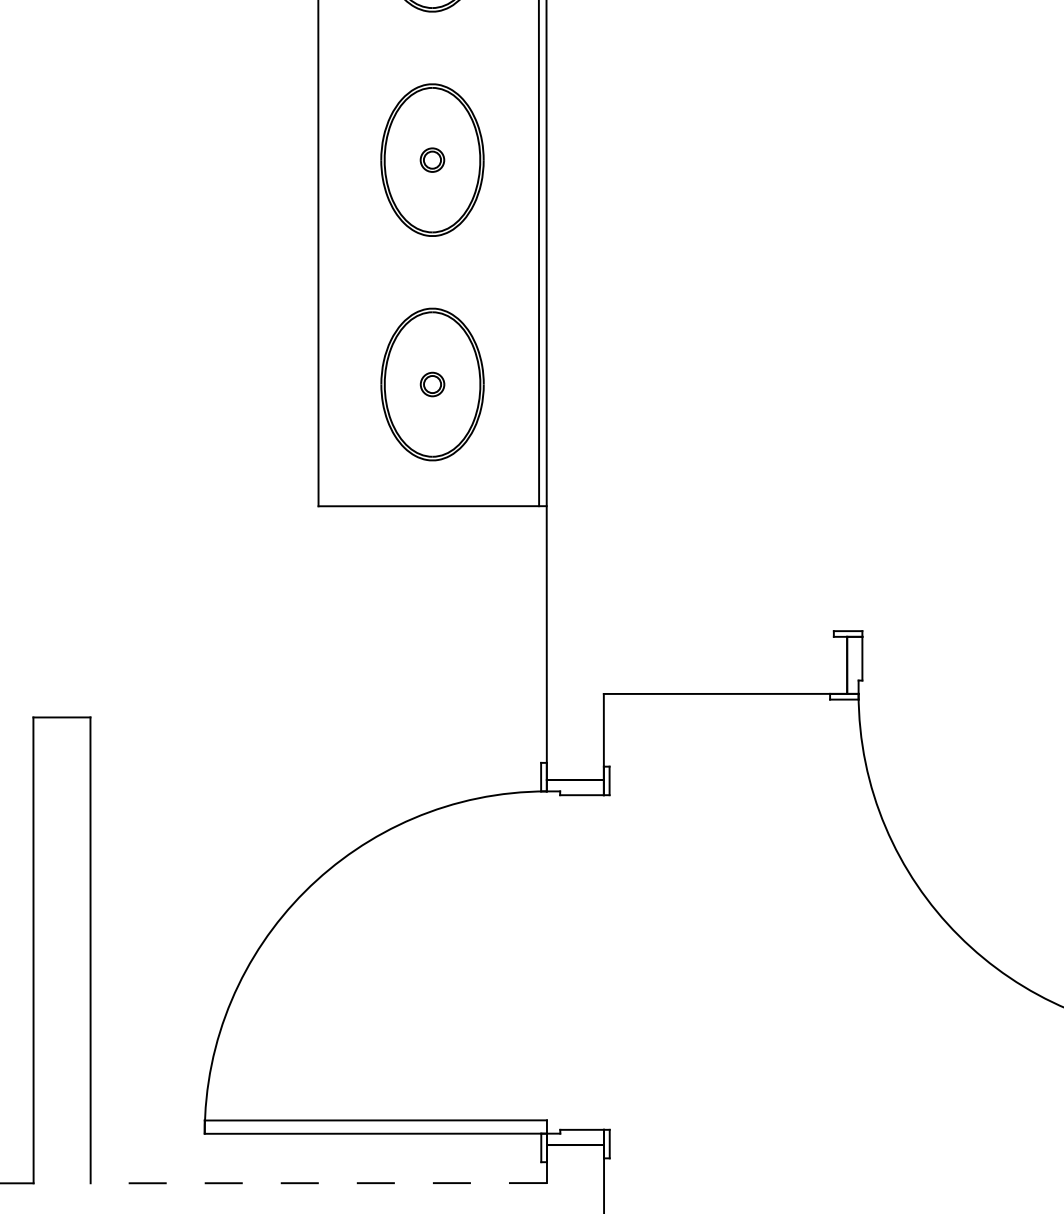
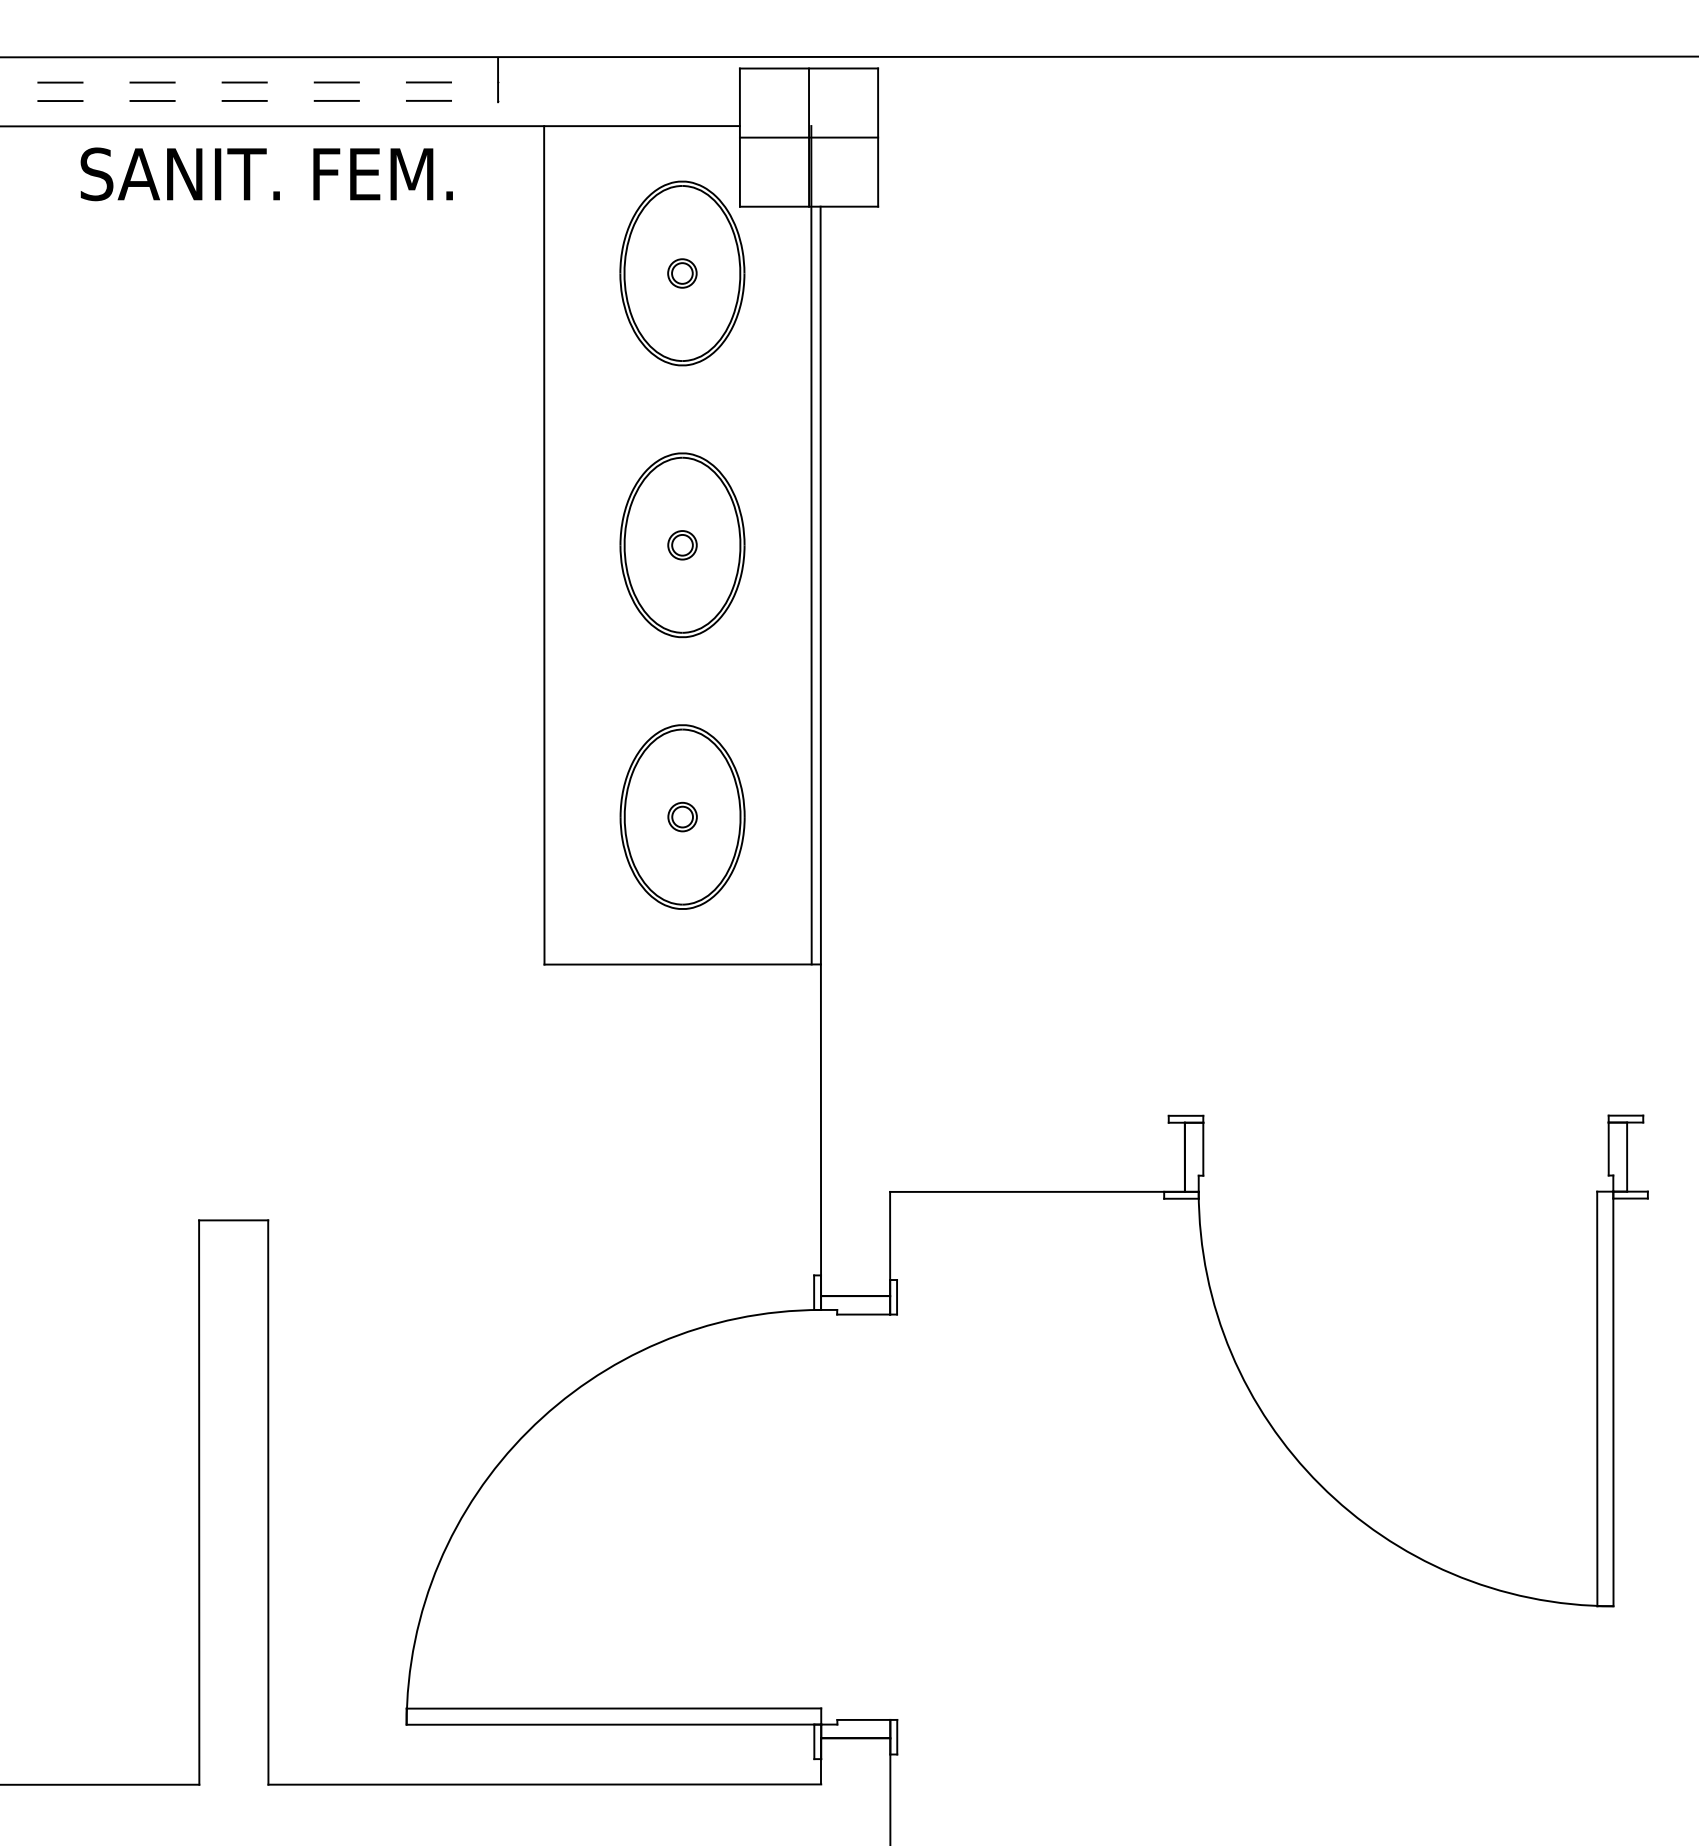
line: (318, 1183) -> (544, 1784), dashed -> solid

